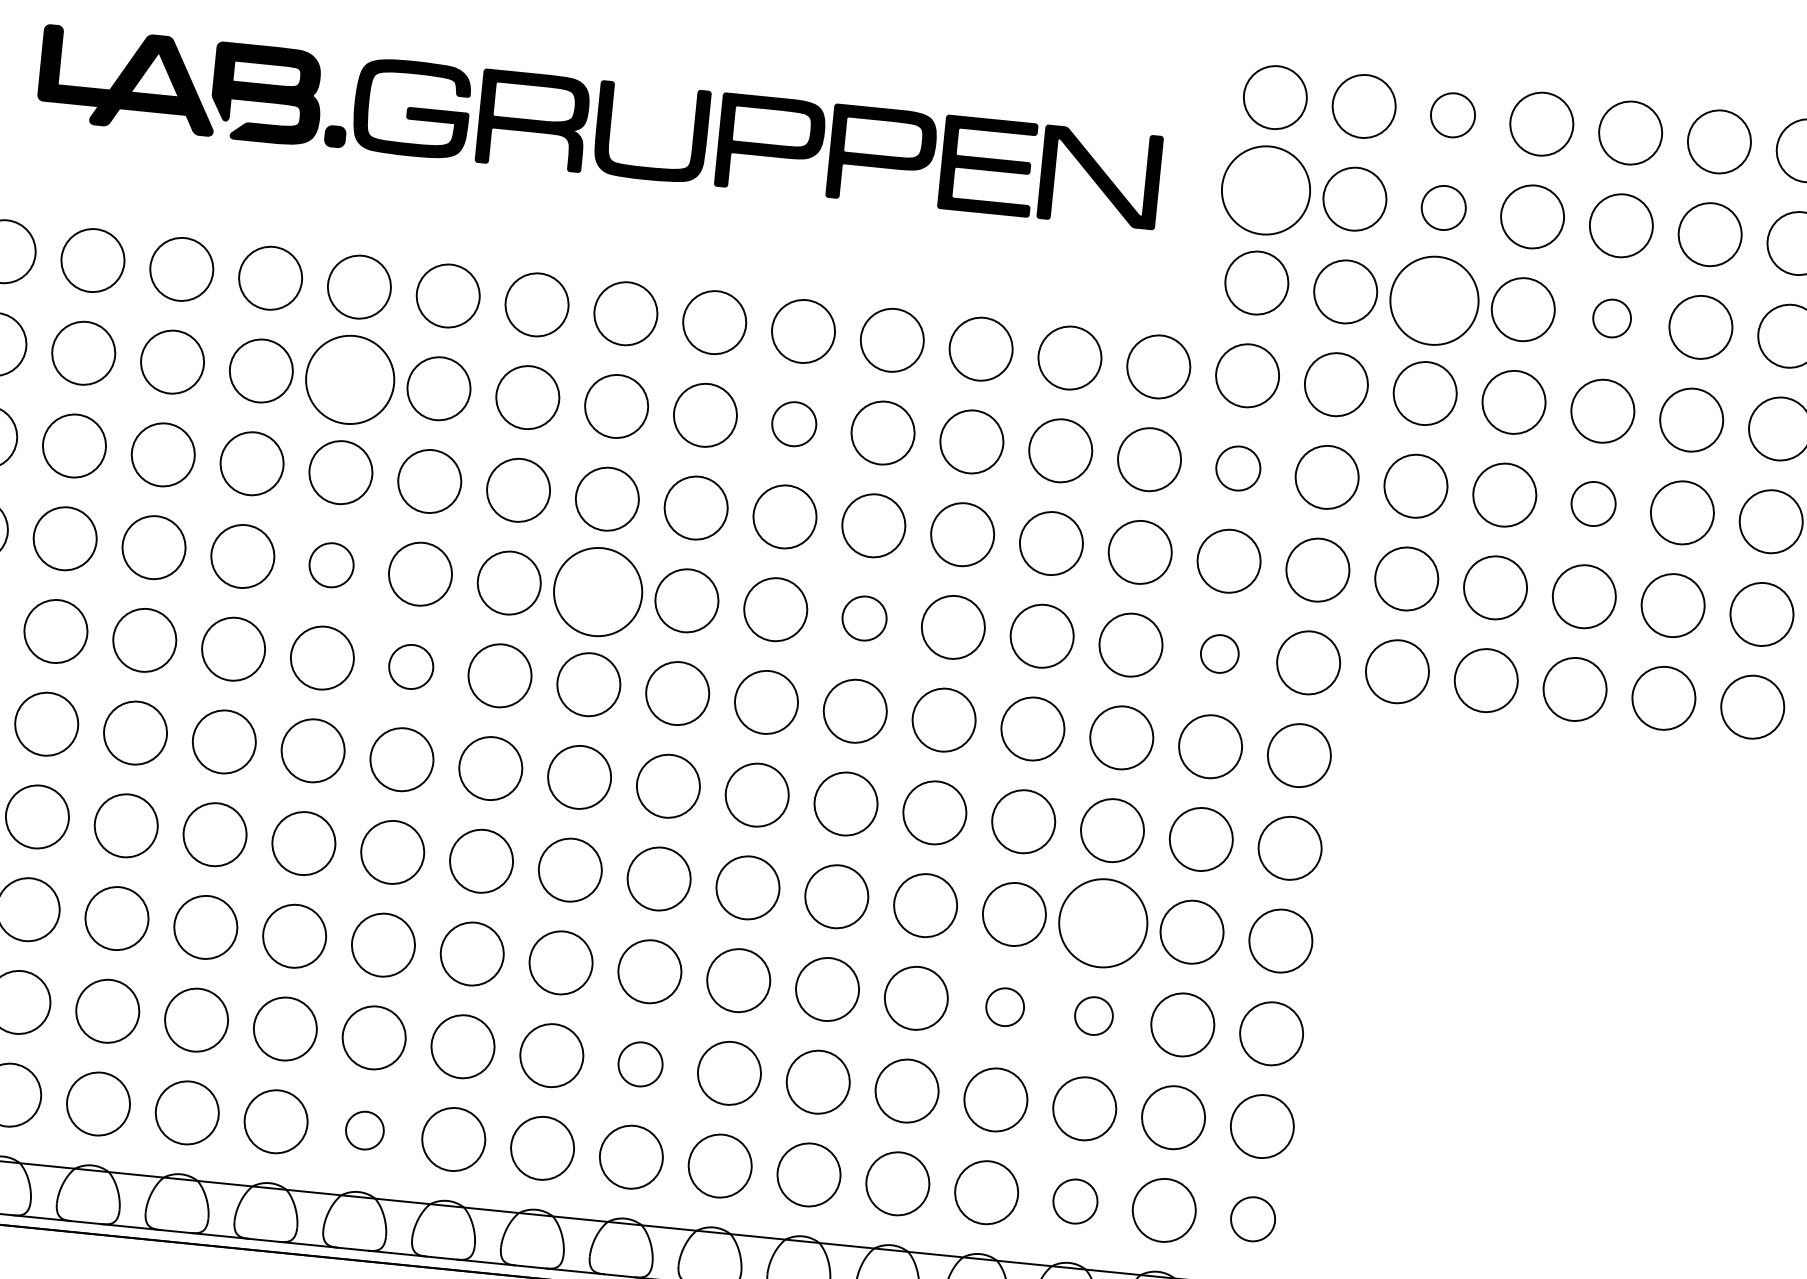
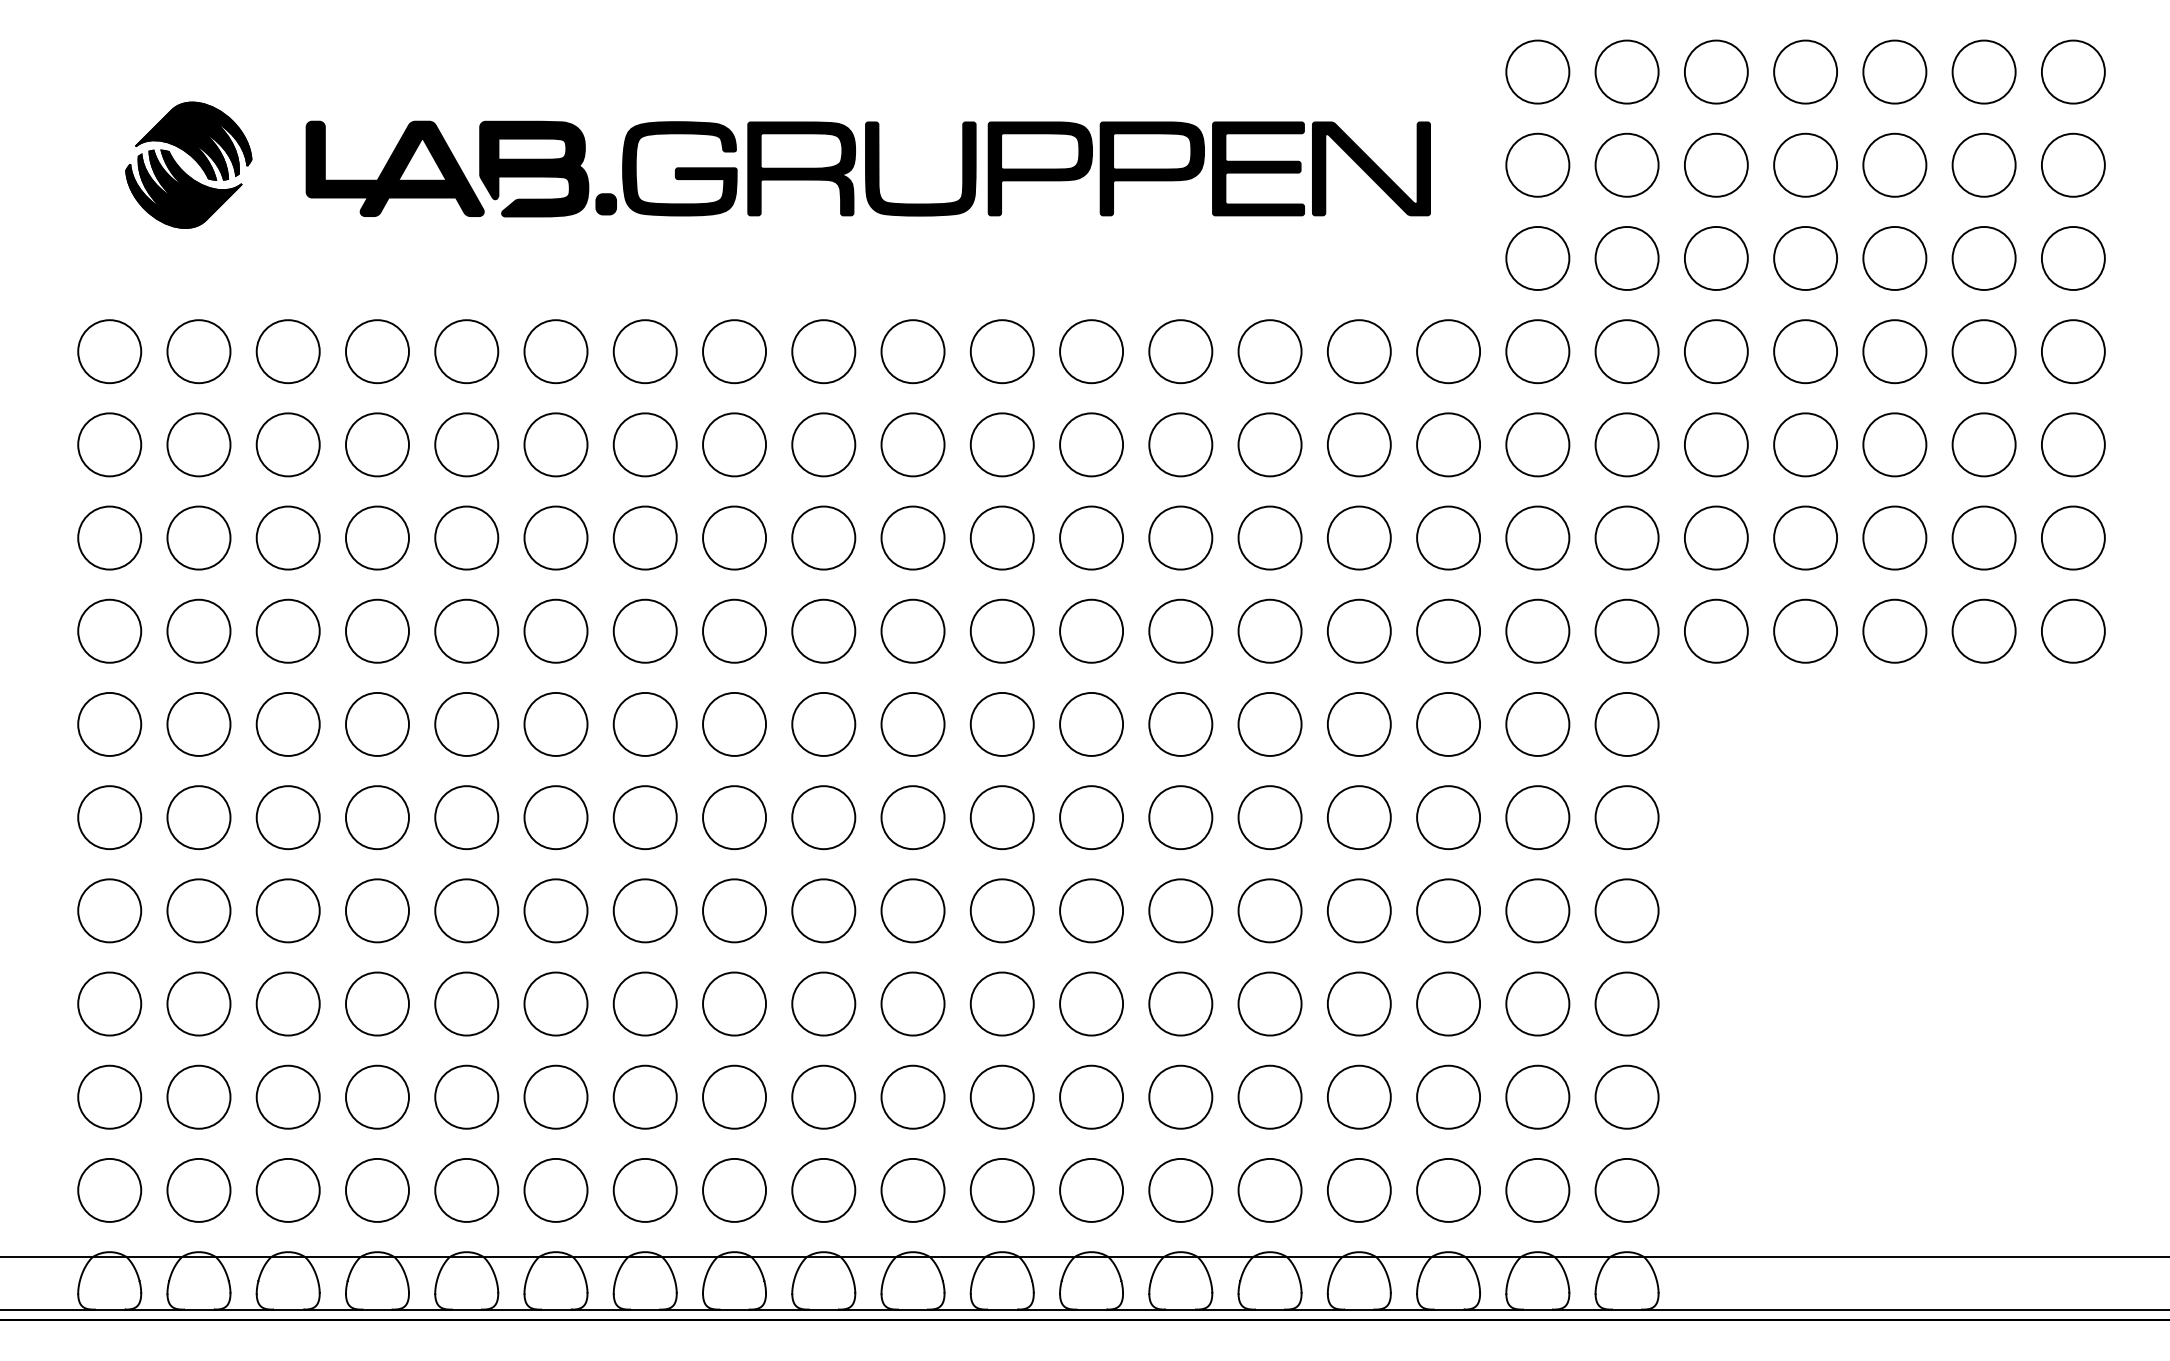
circle: (1452, 114) -> (1715, 71), size x1.43
circle: (1265, 189) -> (1537, 164), size x0.71
circle: (1443, 207) -> (1716, 164), size x1.43
circle: (1433, 299) -> (1715, 257), size x0.71
circle: (1611, 317) -> (1894, 257), size x1.67
circle: (349, 379) -> (644, 444), size x0.71
circle: (794, 423) -> (1091, 444), size x1.43
circle: (1238, 468) -> (1537, 444), size x1.43
circle: (1593, 503) -> (1894, 444), size x1.43
circle: (330, 564) -> (644, 630), size x1.43
circle: (597, 591) -> (912, 630), size x0.71
circle: (864, 617) -> (1180, 630), size x1.43
circle: (1219, 653) -> (1537, 630), size x1.67
circle: (411, 666) -> (734, 723), size x1.43
circle: (1103, 922) -> (1448, 910), size x0.71
circle: (1004, 1006) -> (1358, 1003), size x1.67
circle: (1093, 1015) -> (1448, 1003), size x1.67
circle: (639, 1063) -> (1001, 1096), size x1.43
circle: (364, 1130) -> (734, 1190), size x1.67
circle: (1075, 1201) -> (1448, 1190), size x1.43
circle: (1252, 1219) -> (1626, 1190), size x1.43

